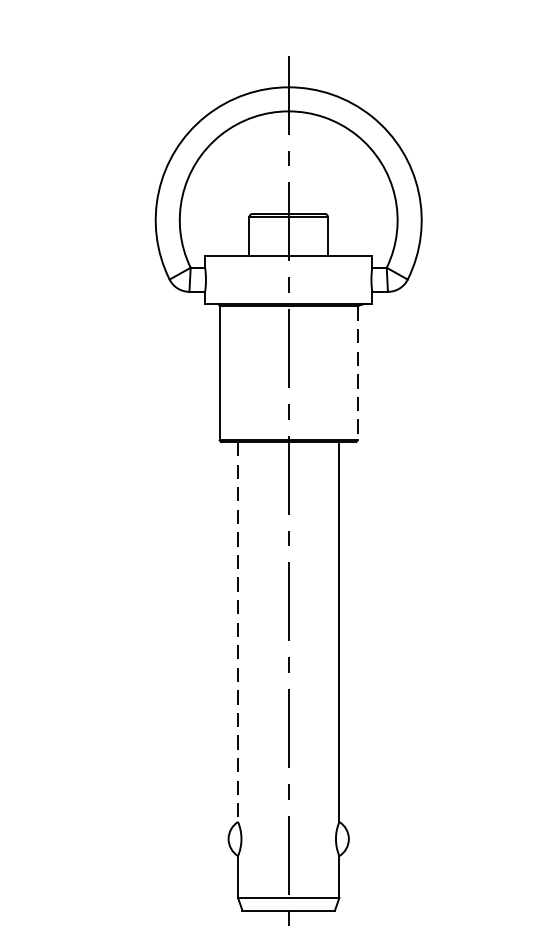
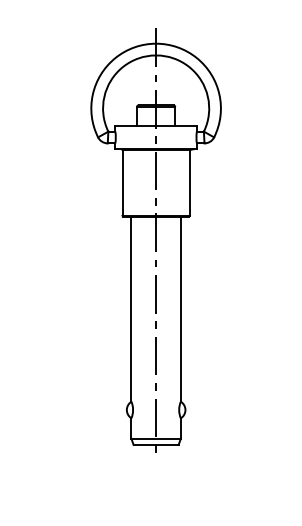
line: (357, 374) -> (189, 183), dashed -> solid
line: (238, 632) -> (131, 309), dashed -> solid

